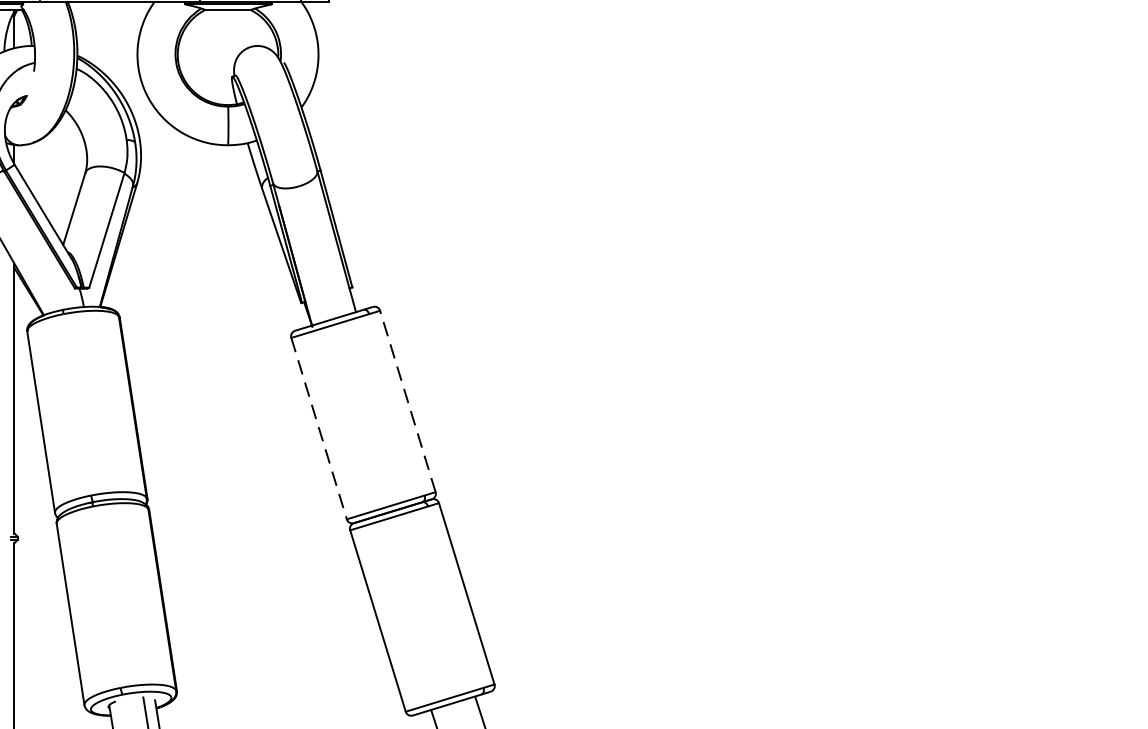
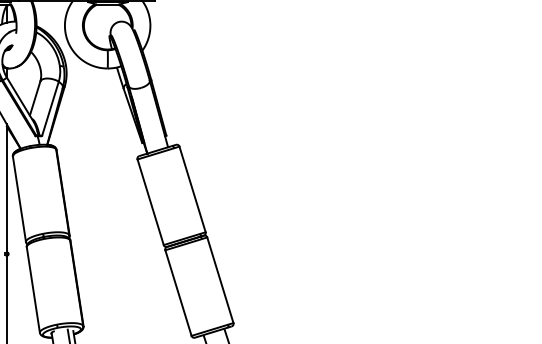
line: (407, 401) -> (192, 189), dashed -> solid
line: (318, 429) -> (150, 202), dashed -> solid

